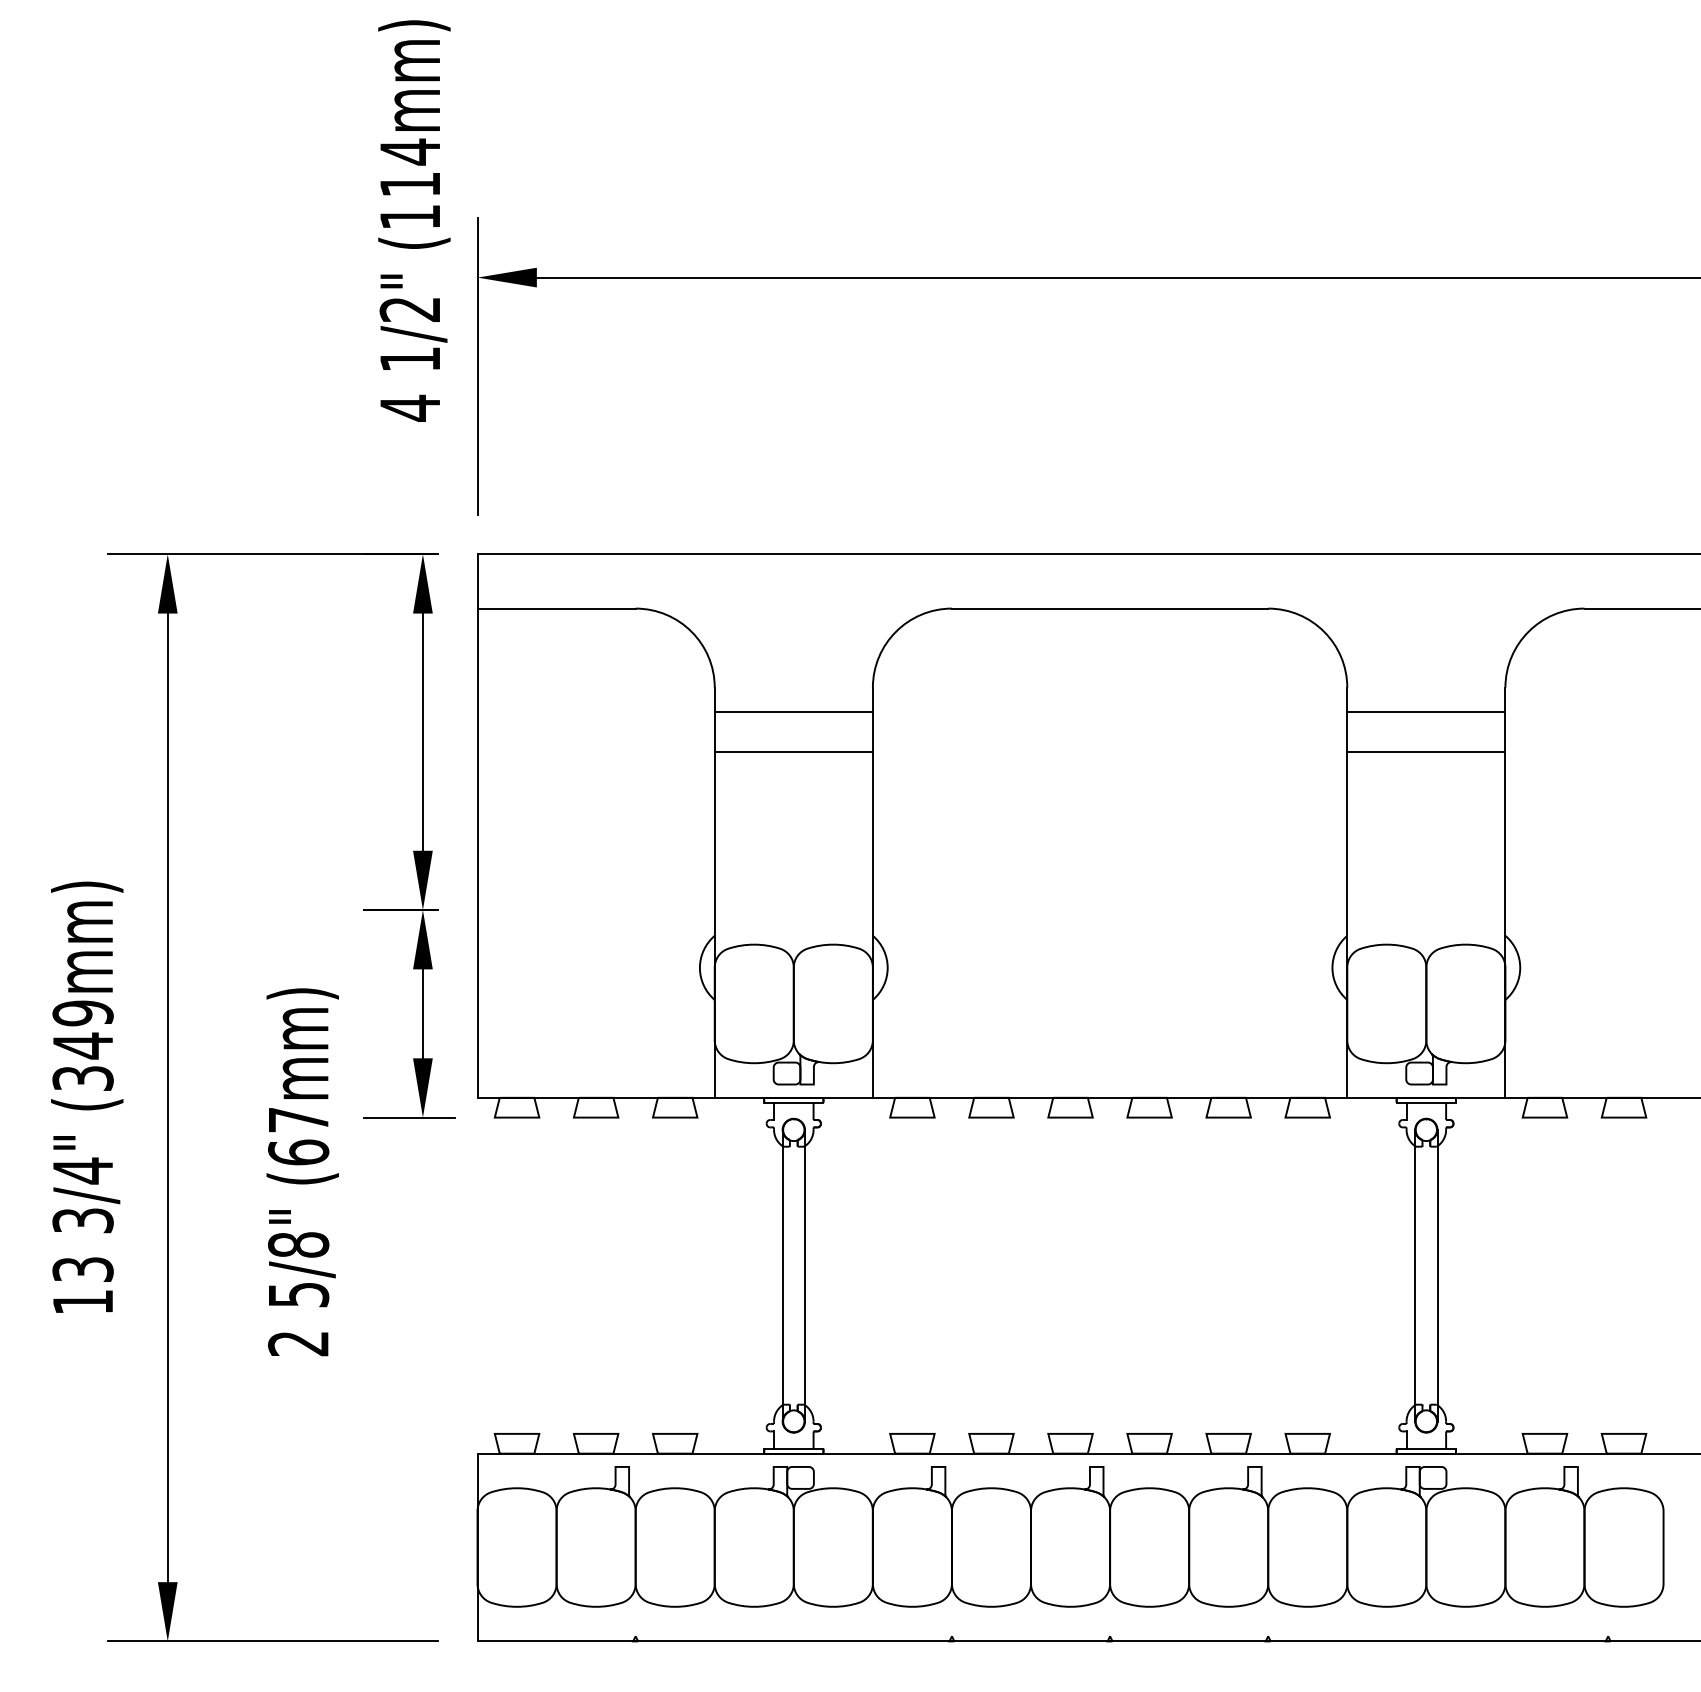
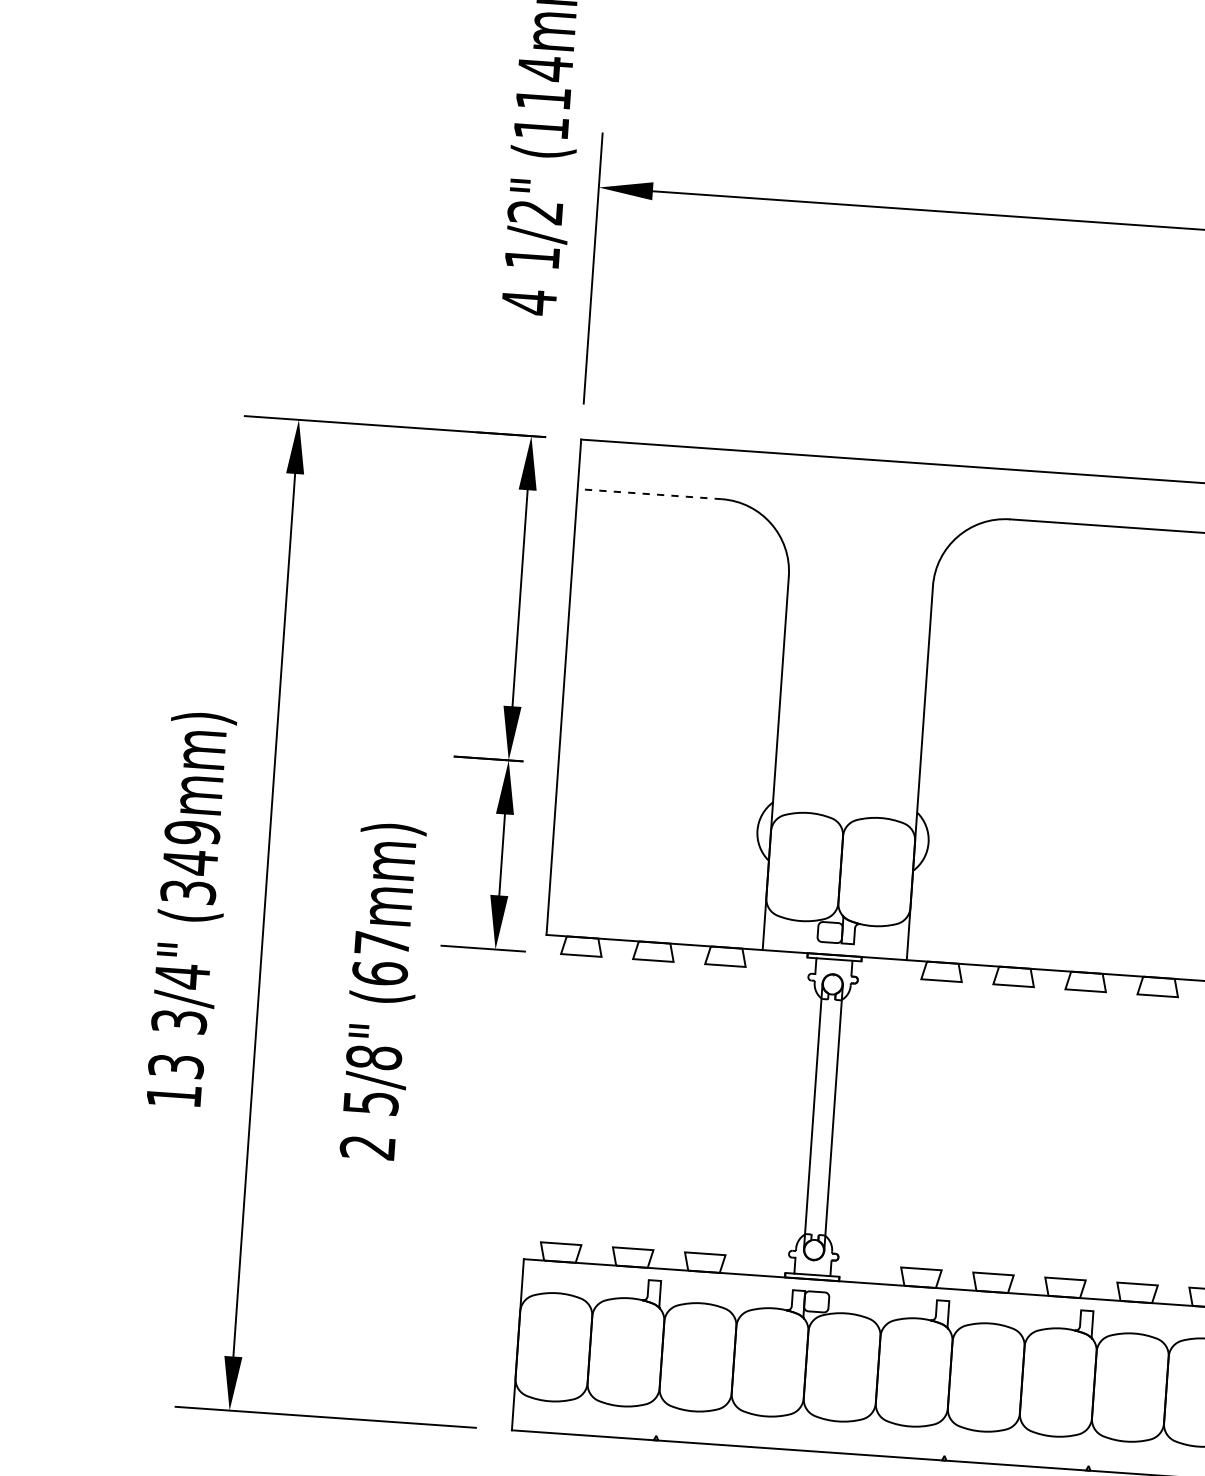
line: (556, 608) -> (649, 494), solid -> dashed
line: (793, 712) -> (859, 603), removed
line: (793, 751) -> (856, 639), removed

